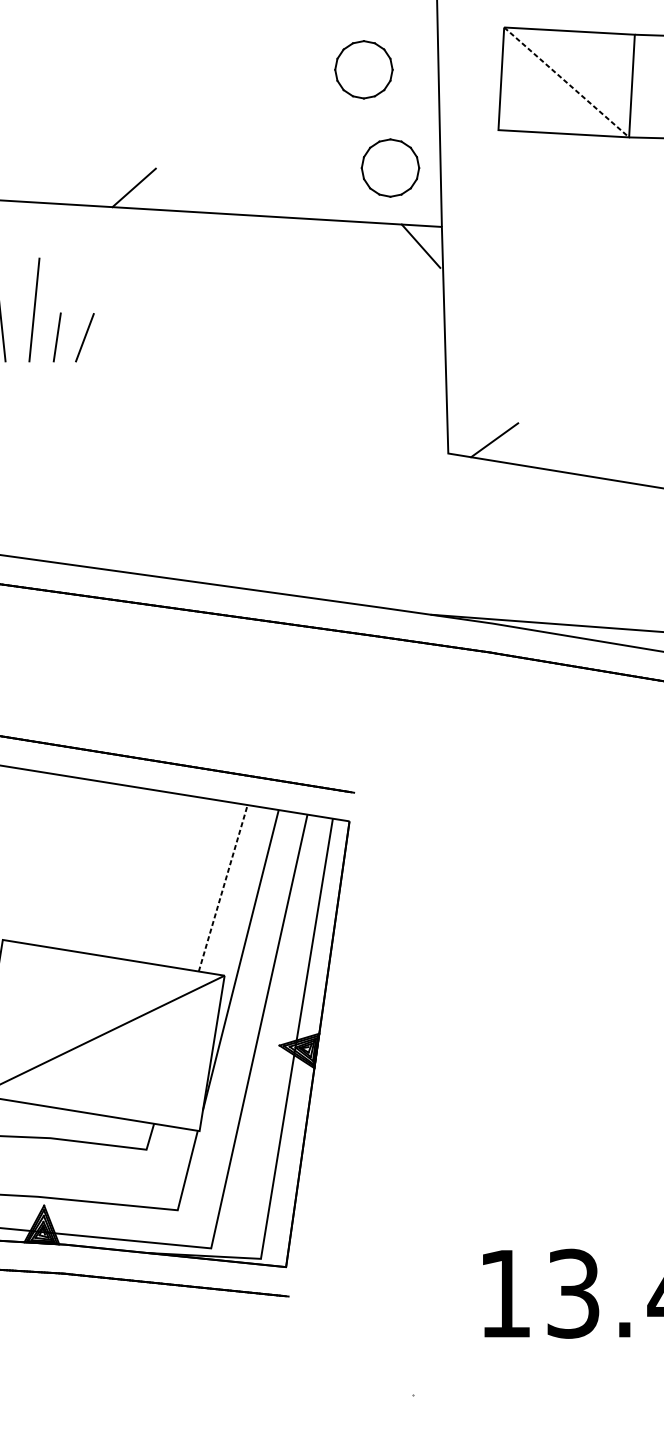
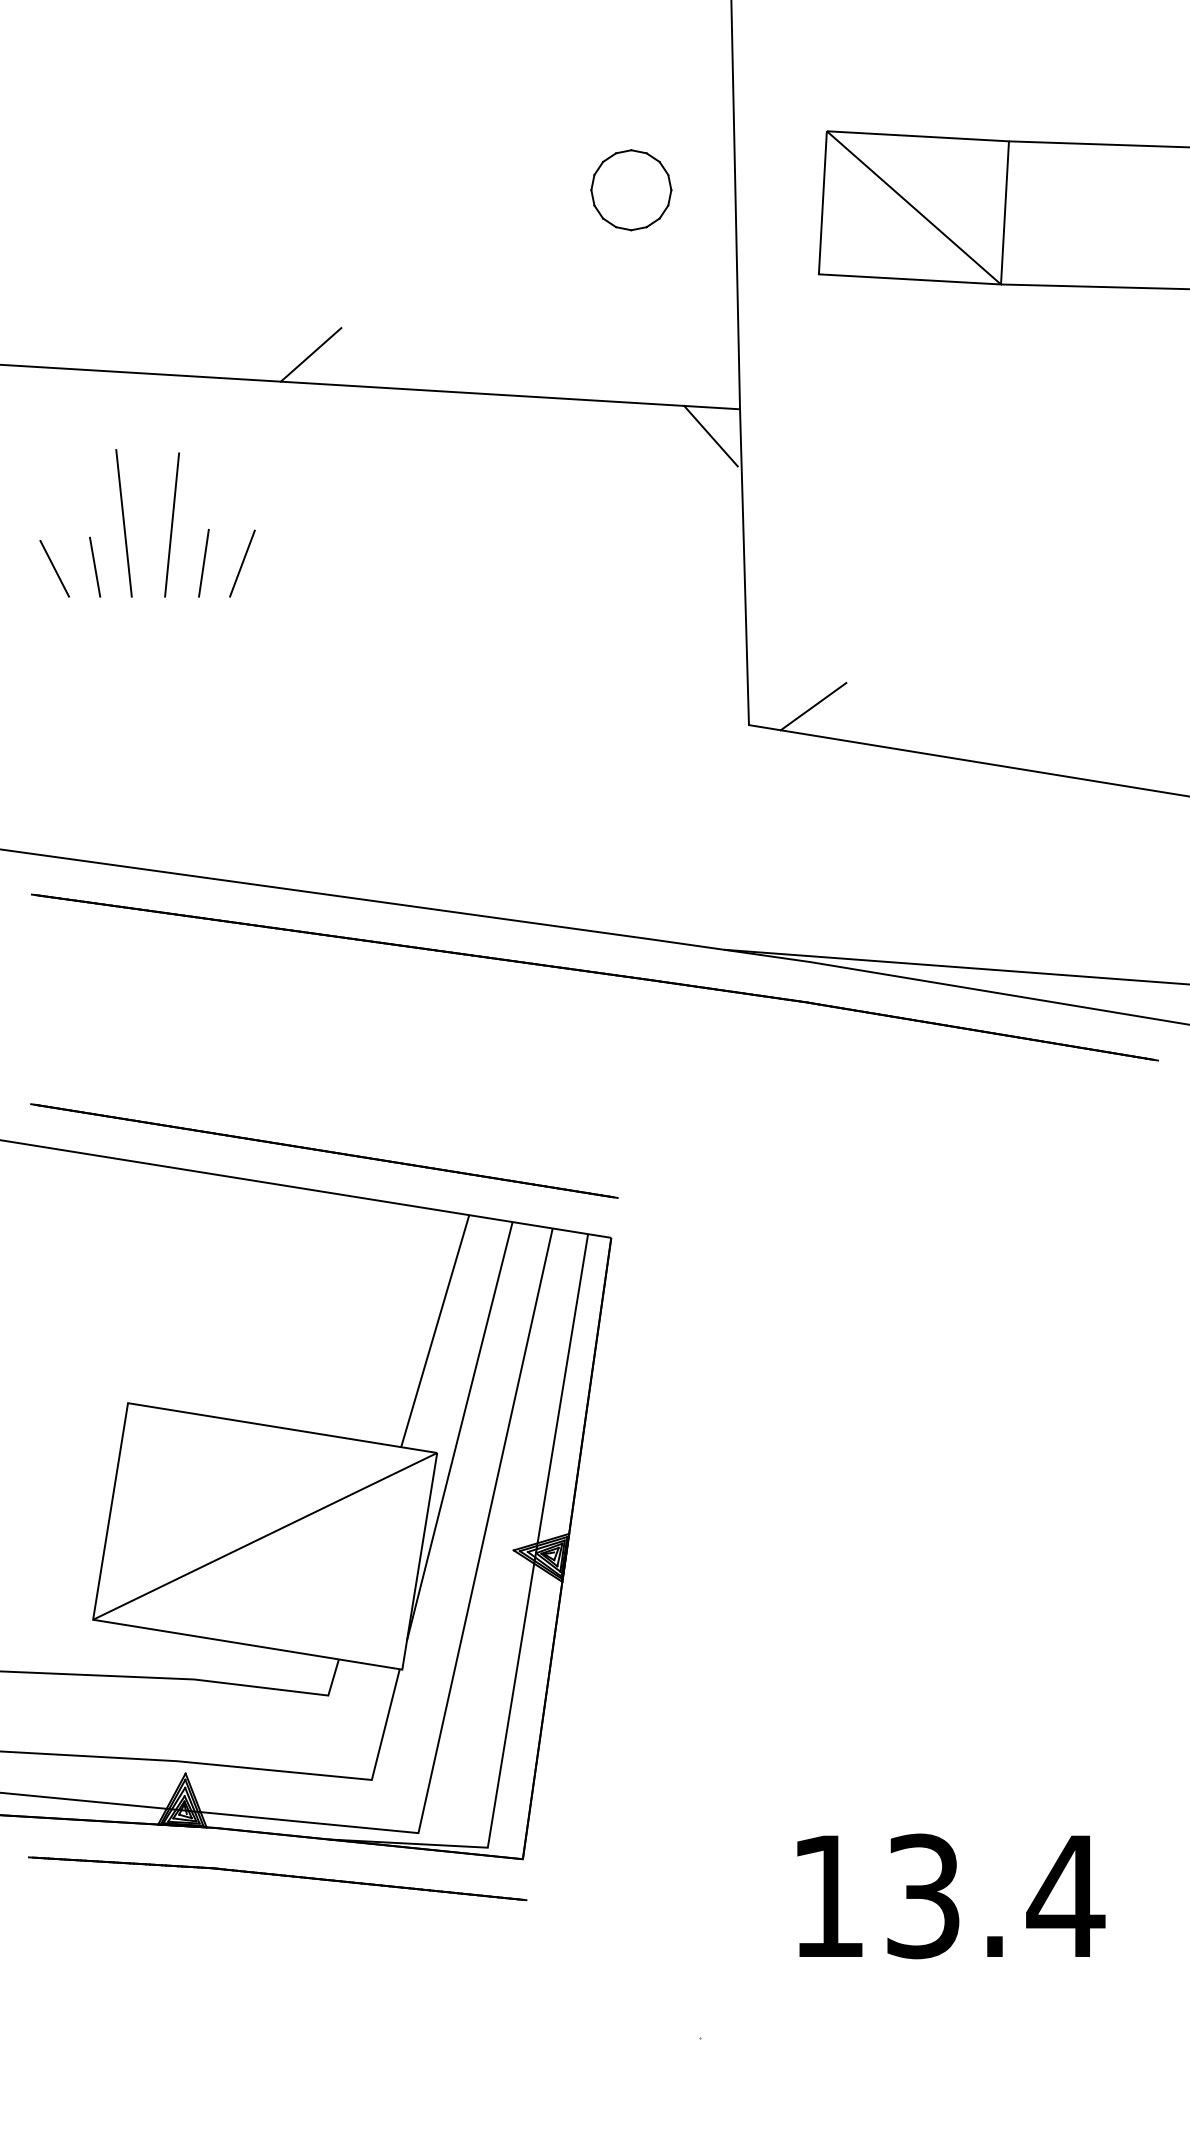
line: (566, 82) -> (913, 207), dashed -> solid
part: (390, 168) -> (668, 327), removed
line: (223, 888) -> (435, 1331), dashed -> solid

